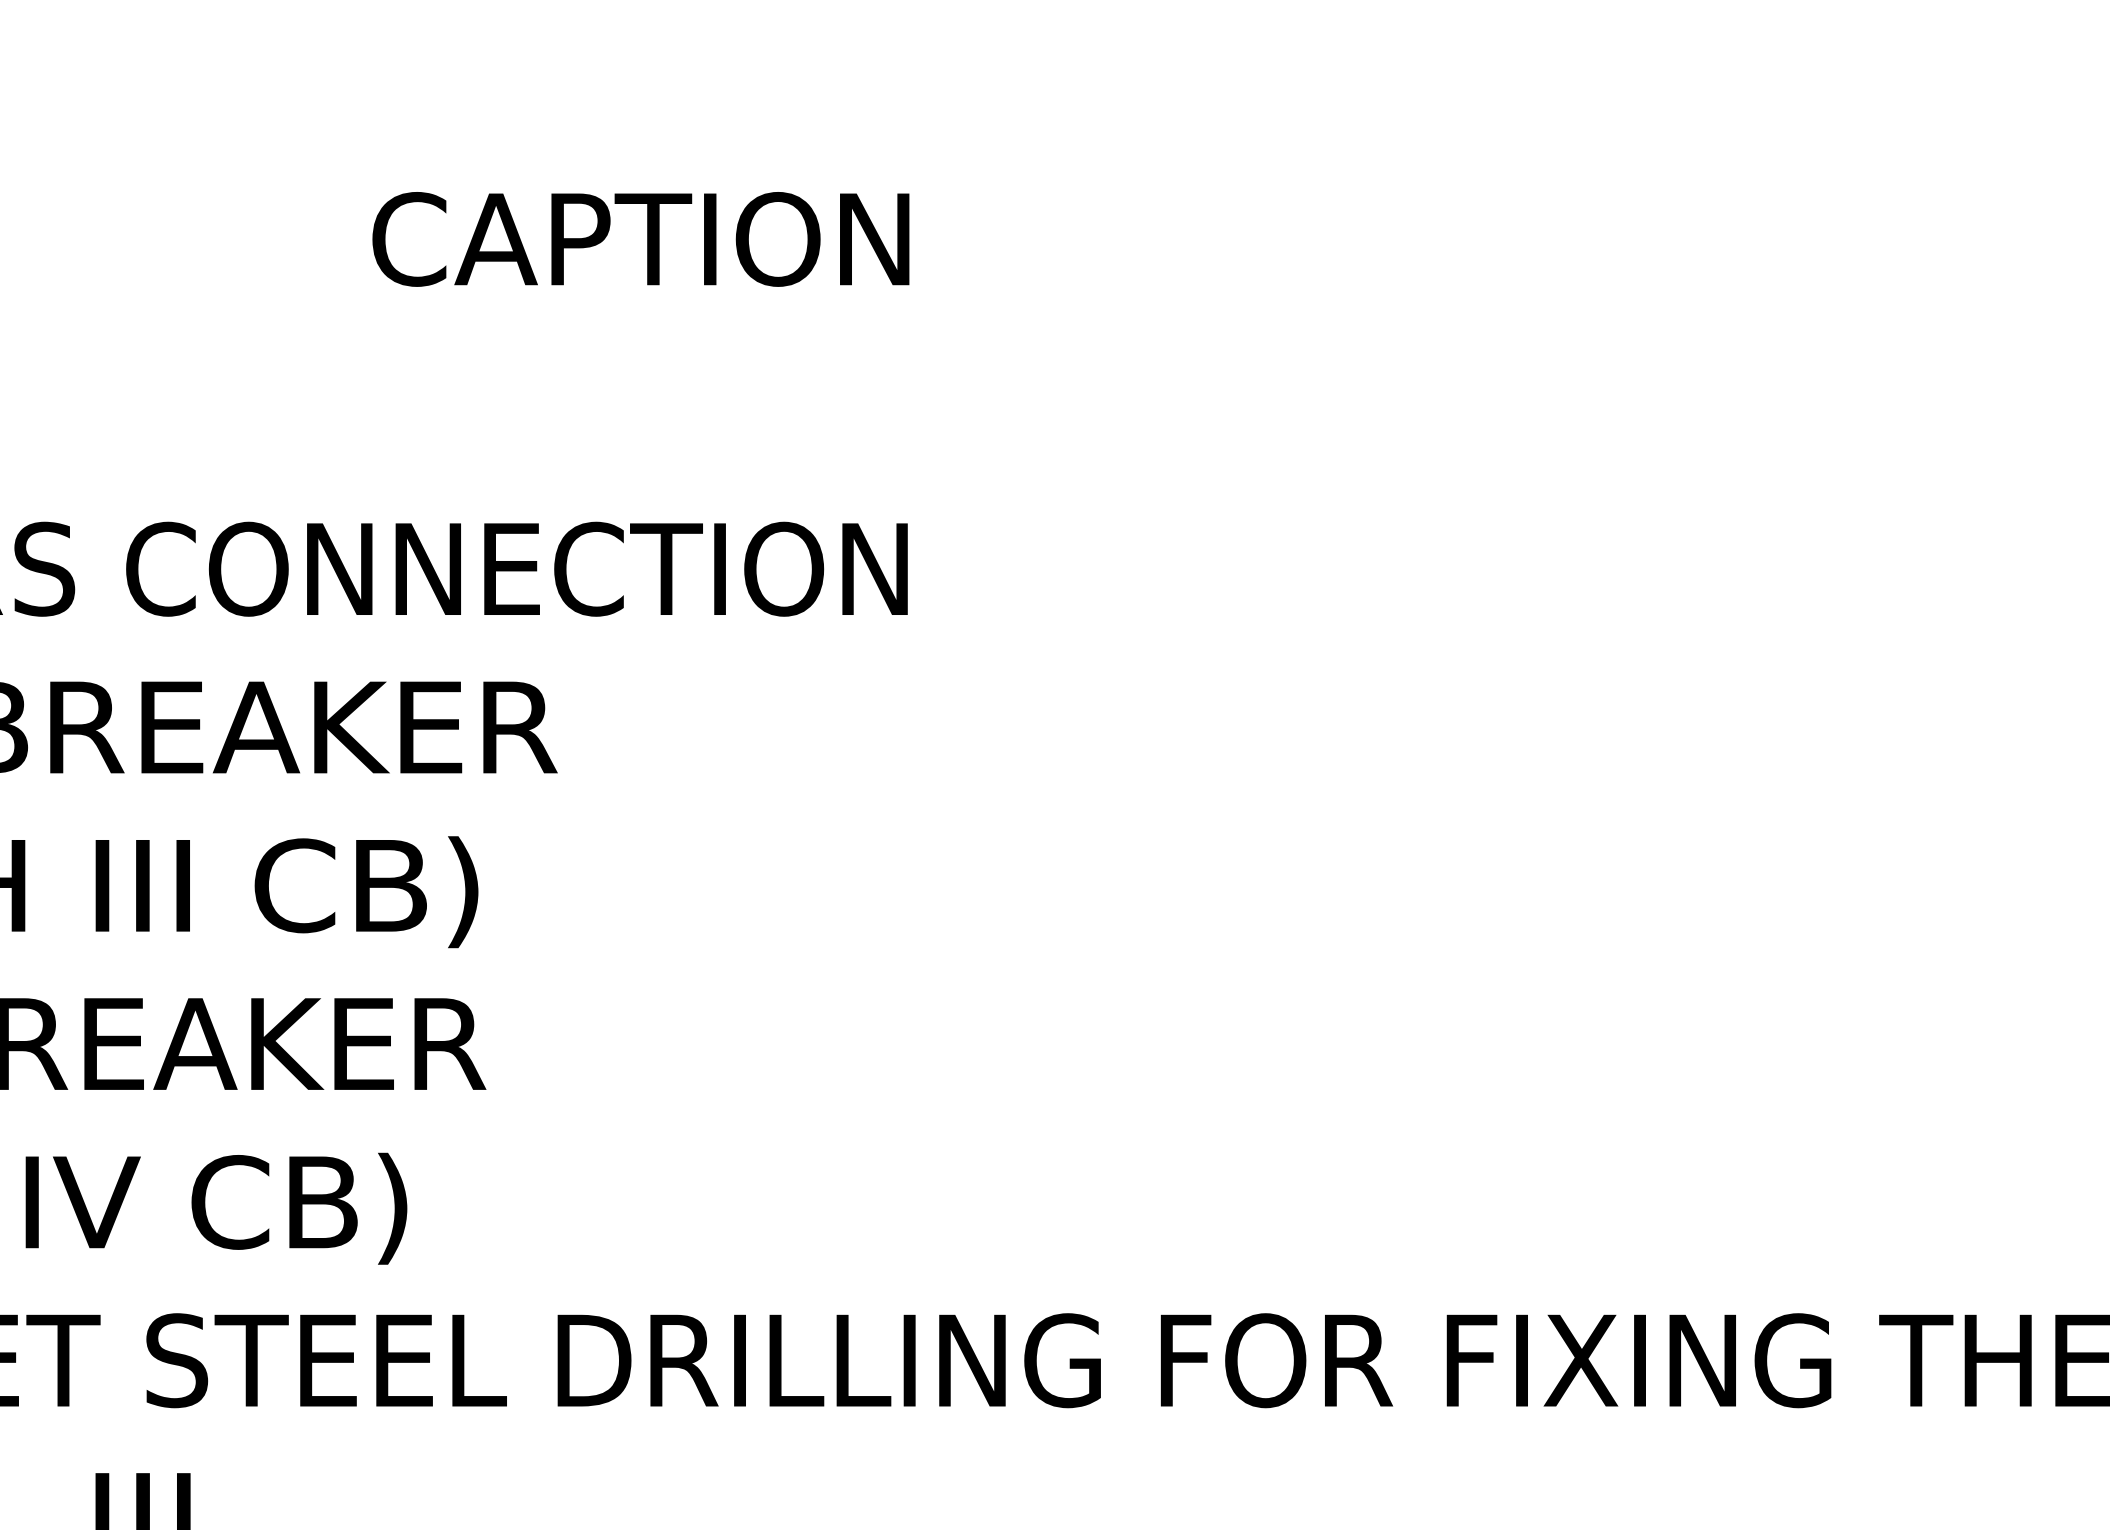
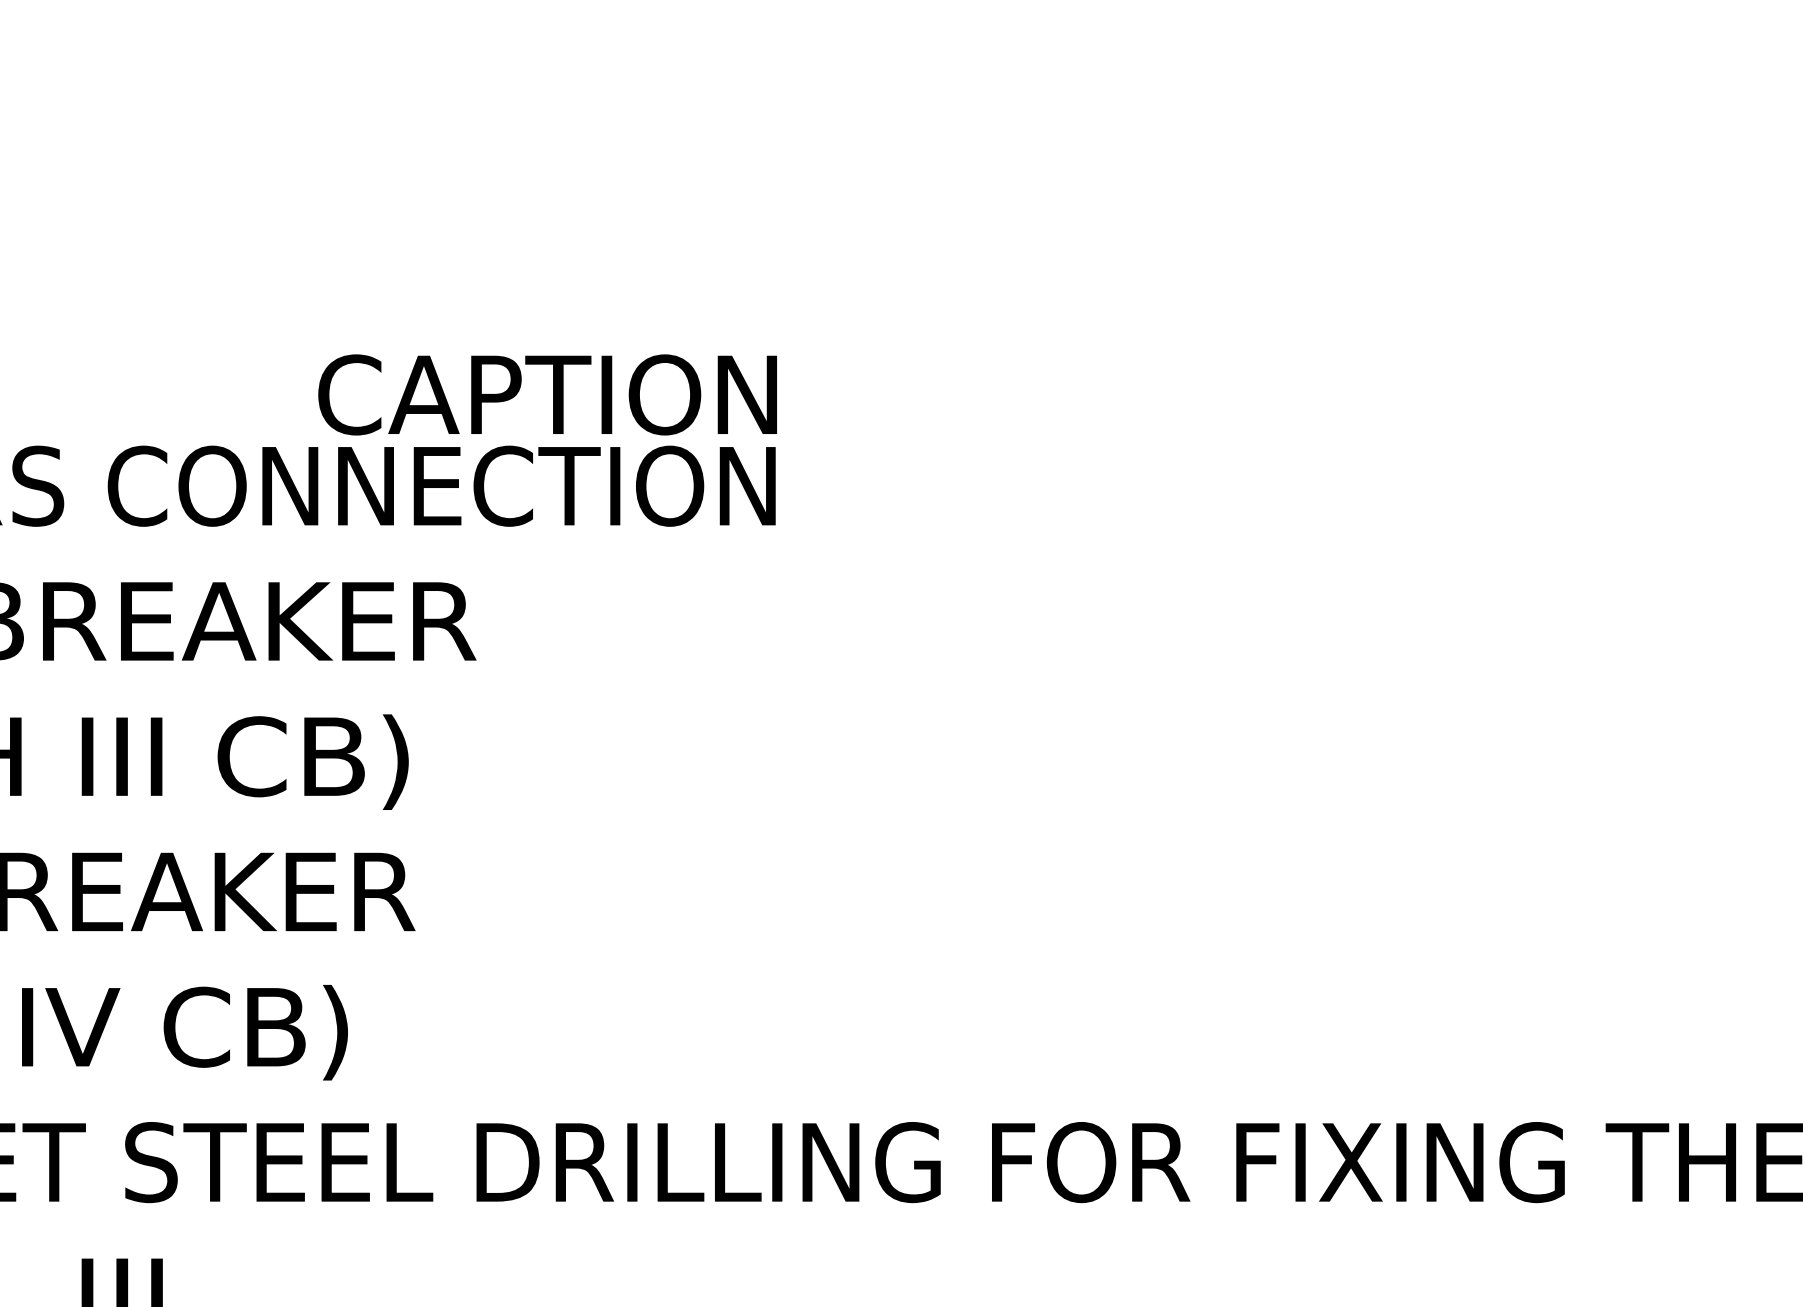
text: (640, 239) -> (547, 395), moved

